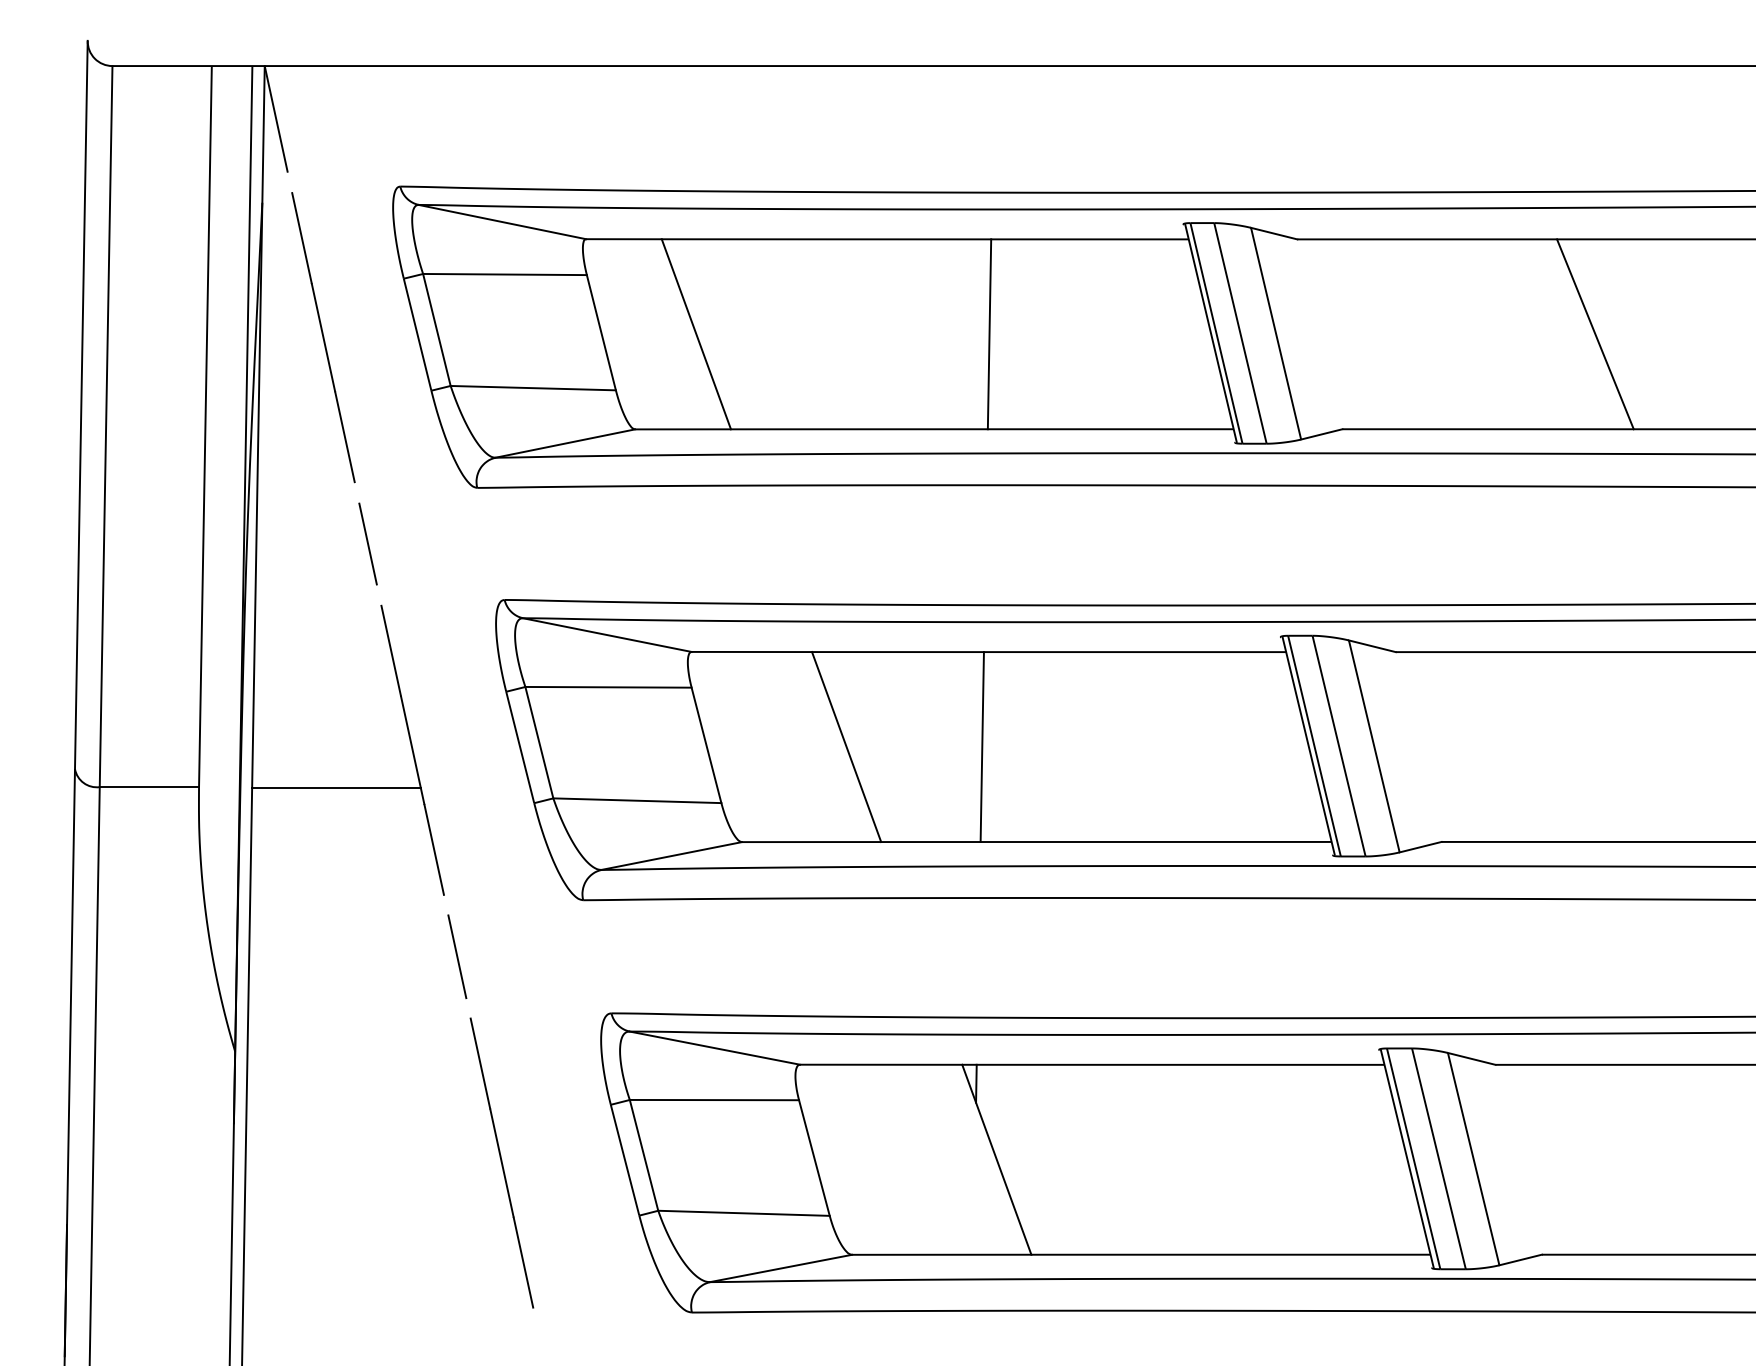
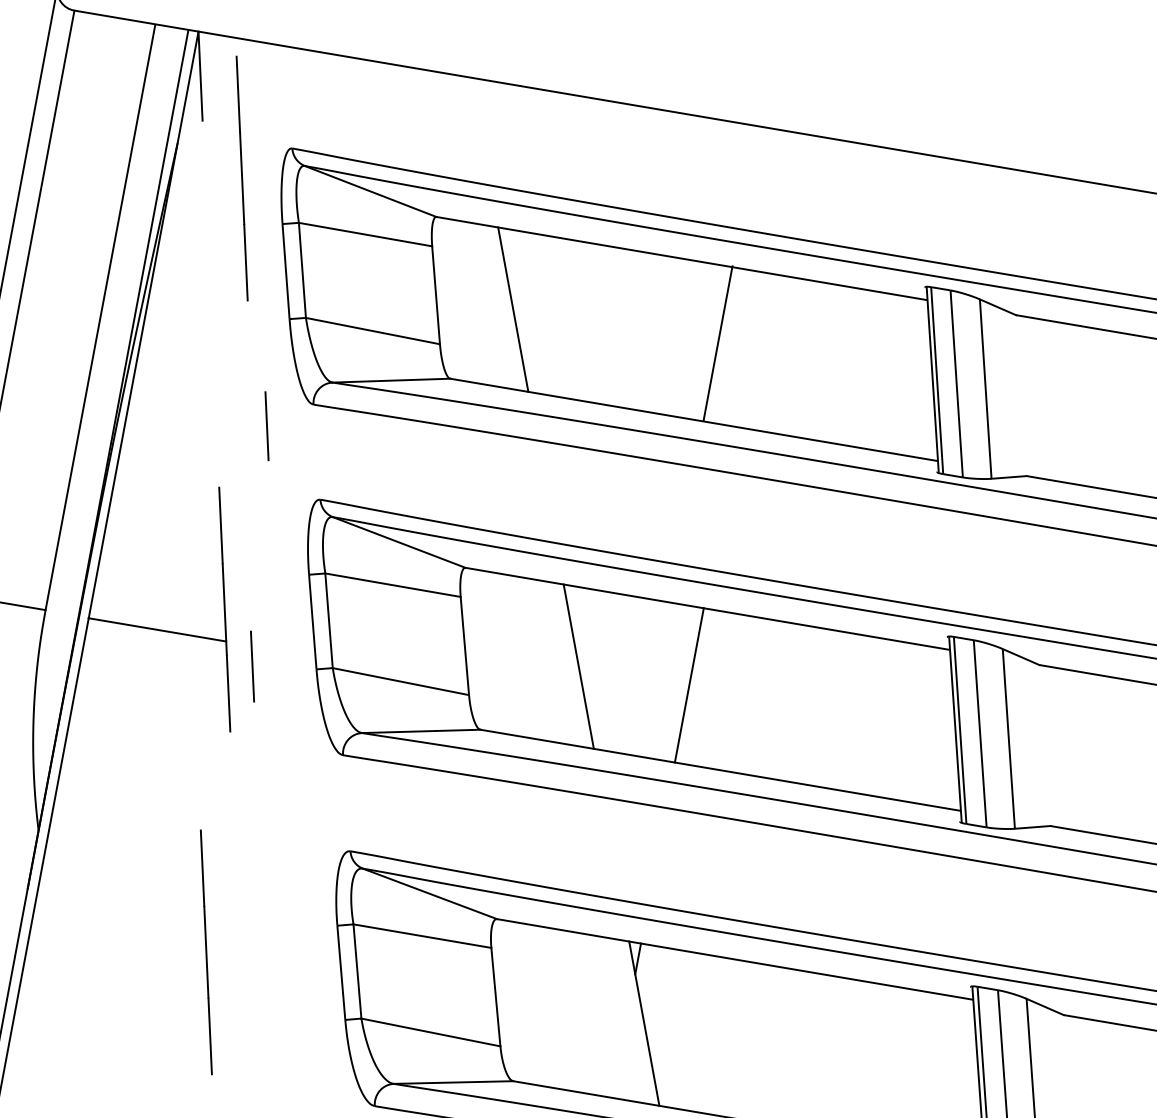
line: (989, 334) -> (718, 343), moved
line: (323, 337) -> (242, 178), moved
line: (367, 543) -> (266, 425), moved
line: (457, 956) -> (252, 666), moved
line: (501, 1162) -> (206, 951), moved

